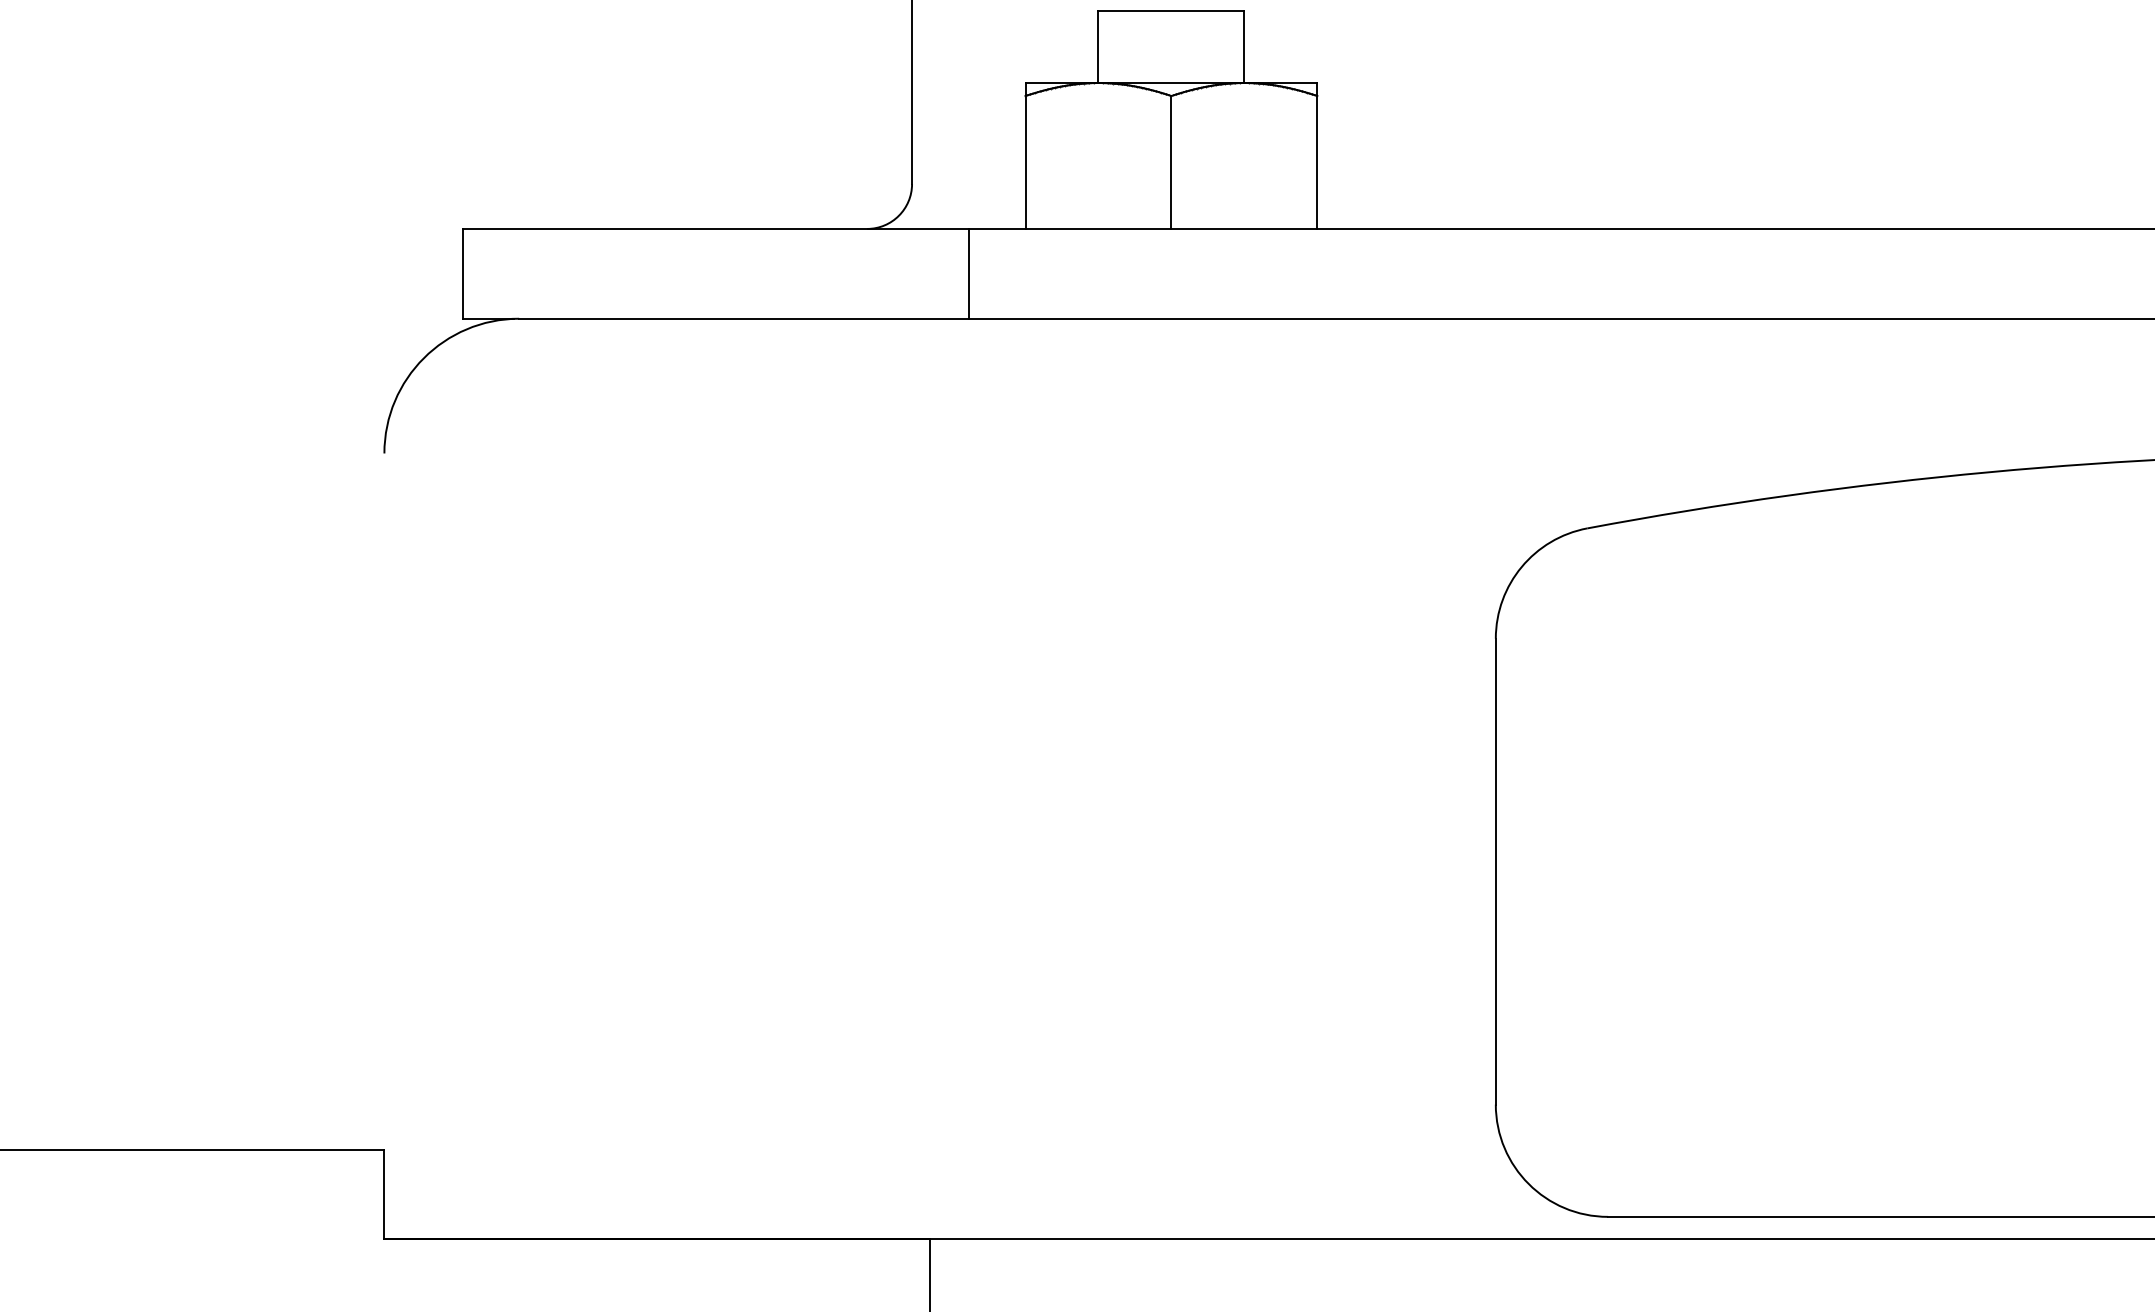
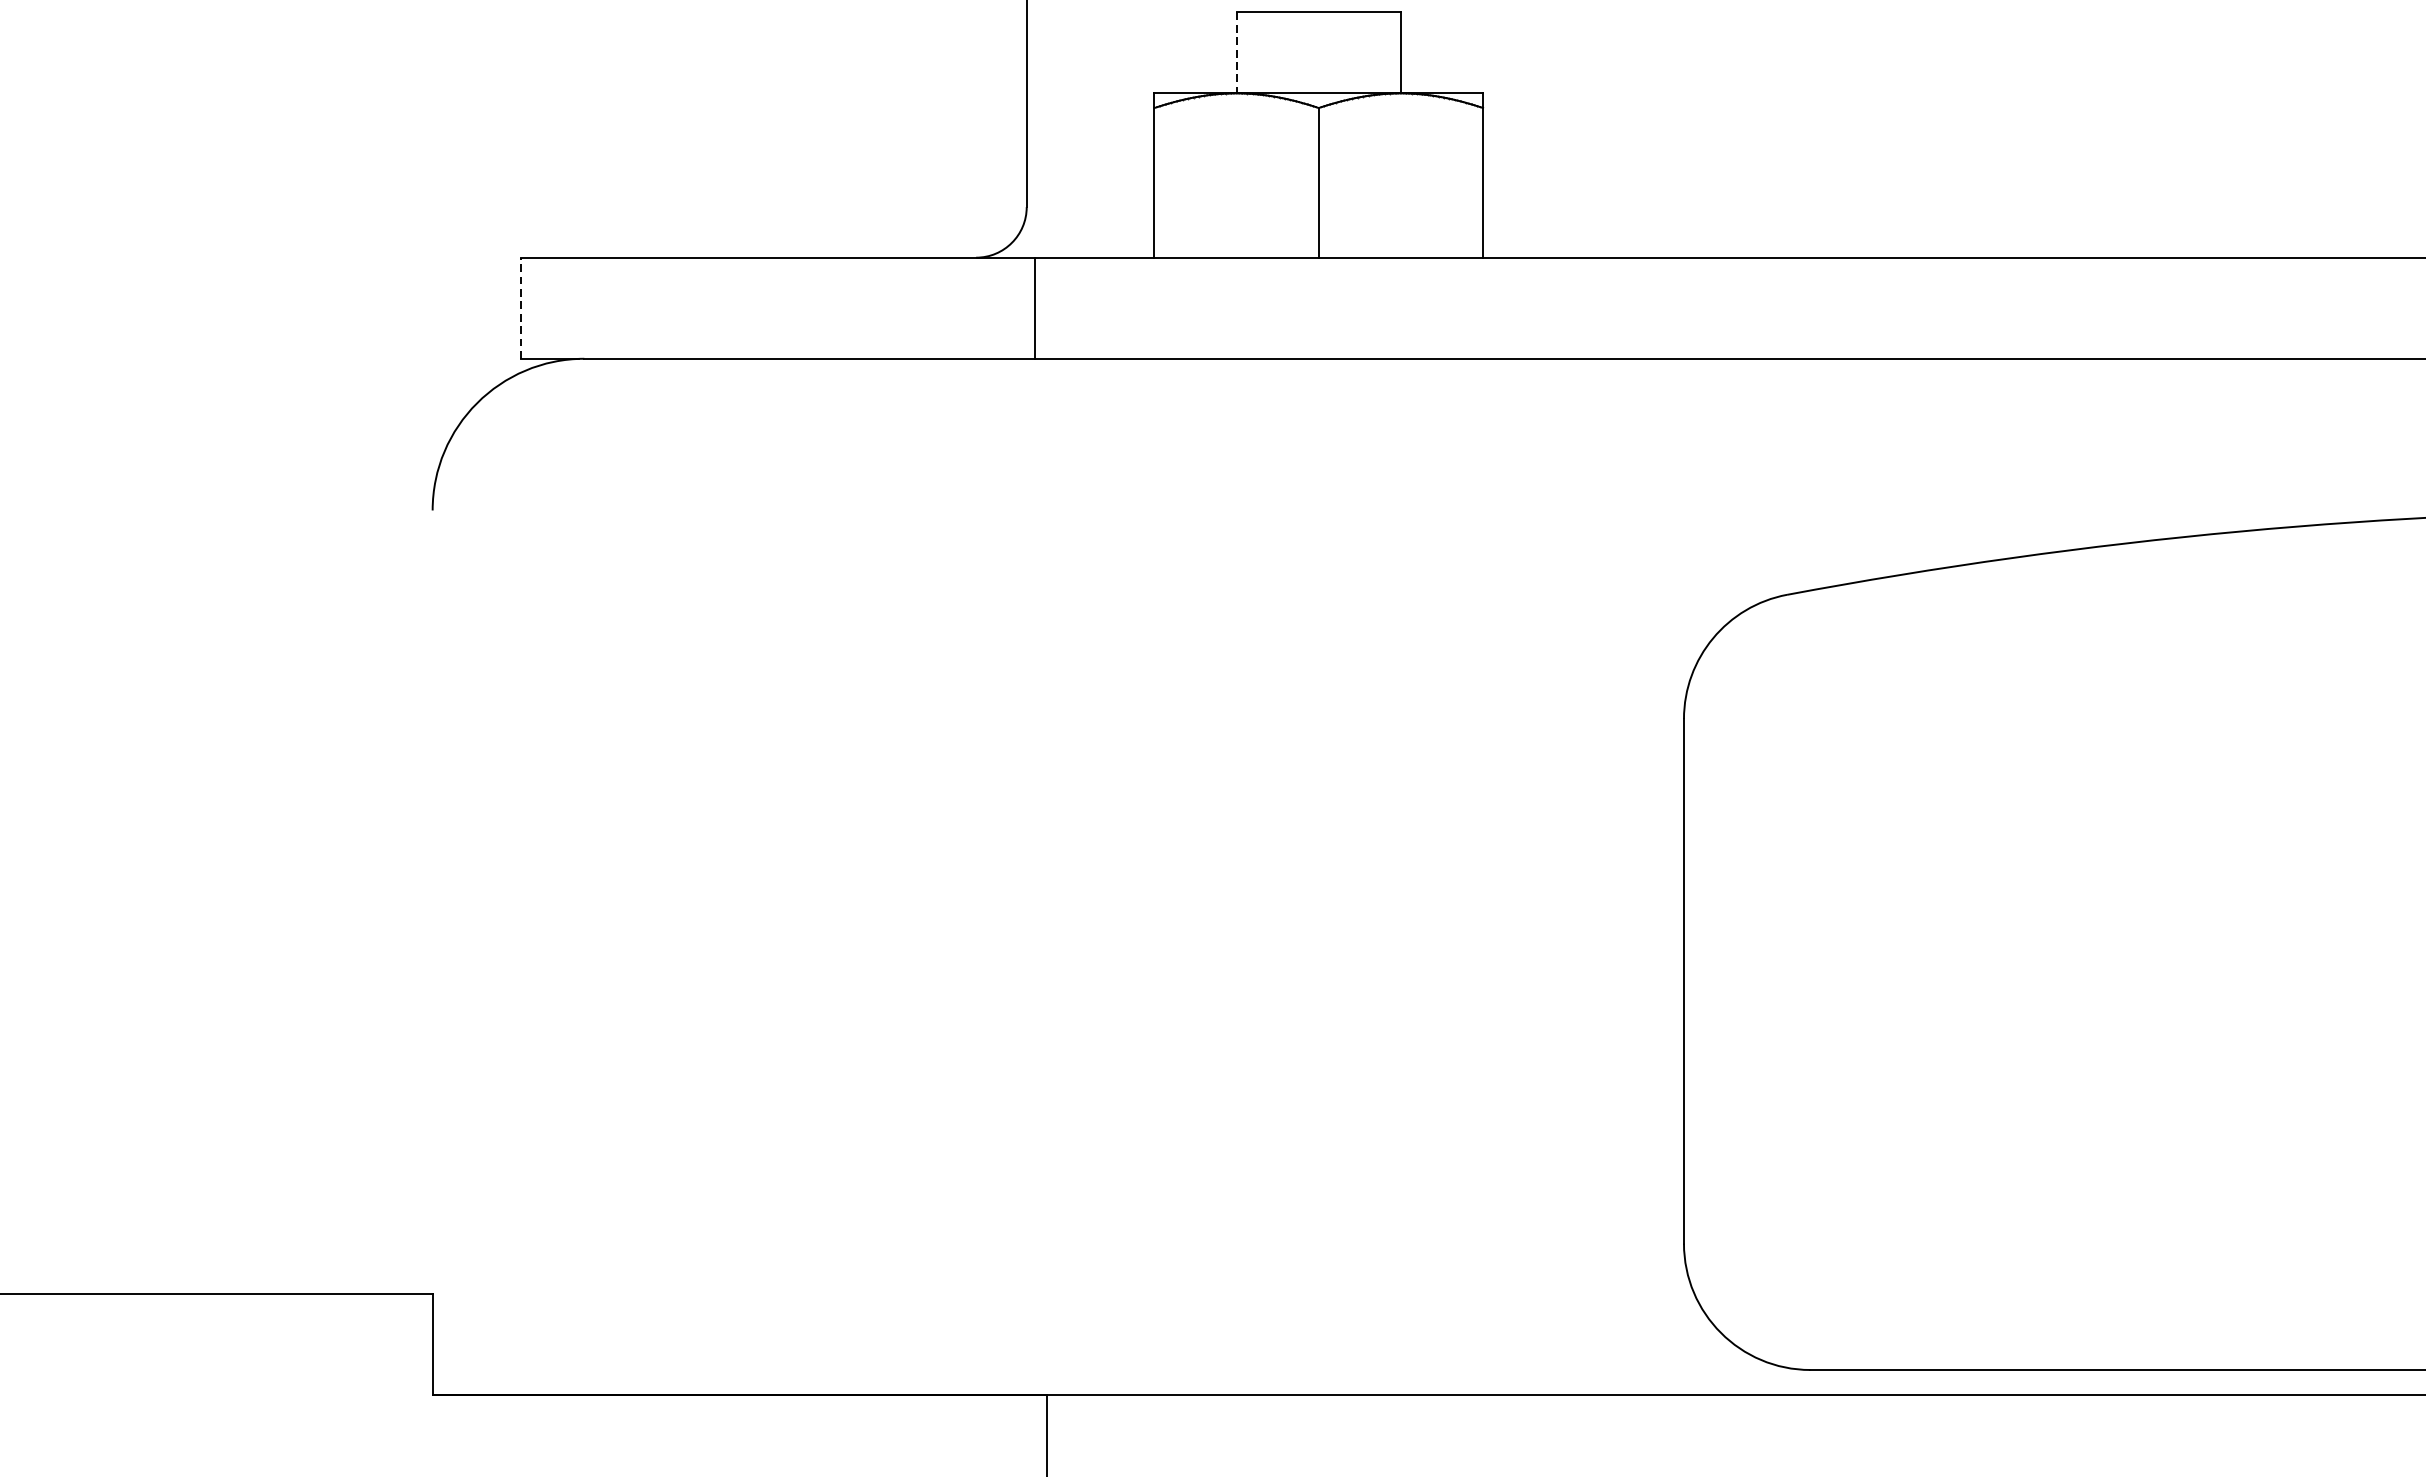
line: (1098, 47) -> (1236, 53), solid -> dashed
line: (463, 273) -> (521, 307), solid -> dashed
line: (969, 273) -> (1035, 307), moved

